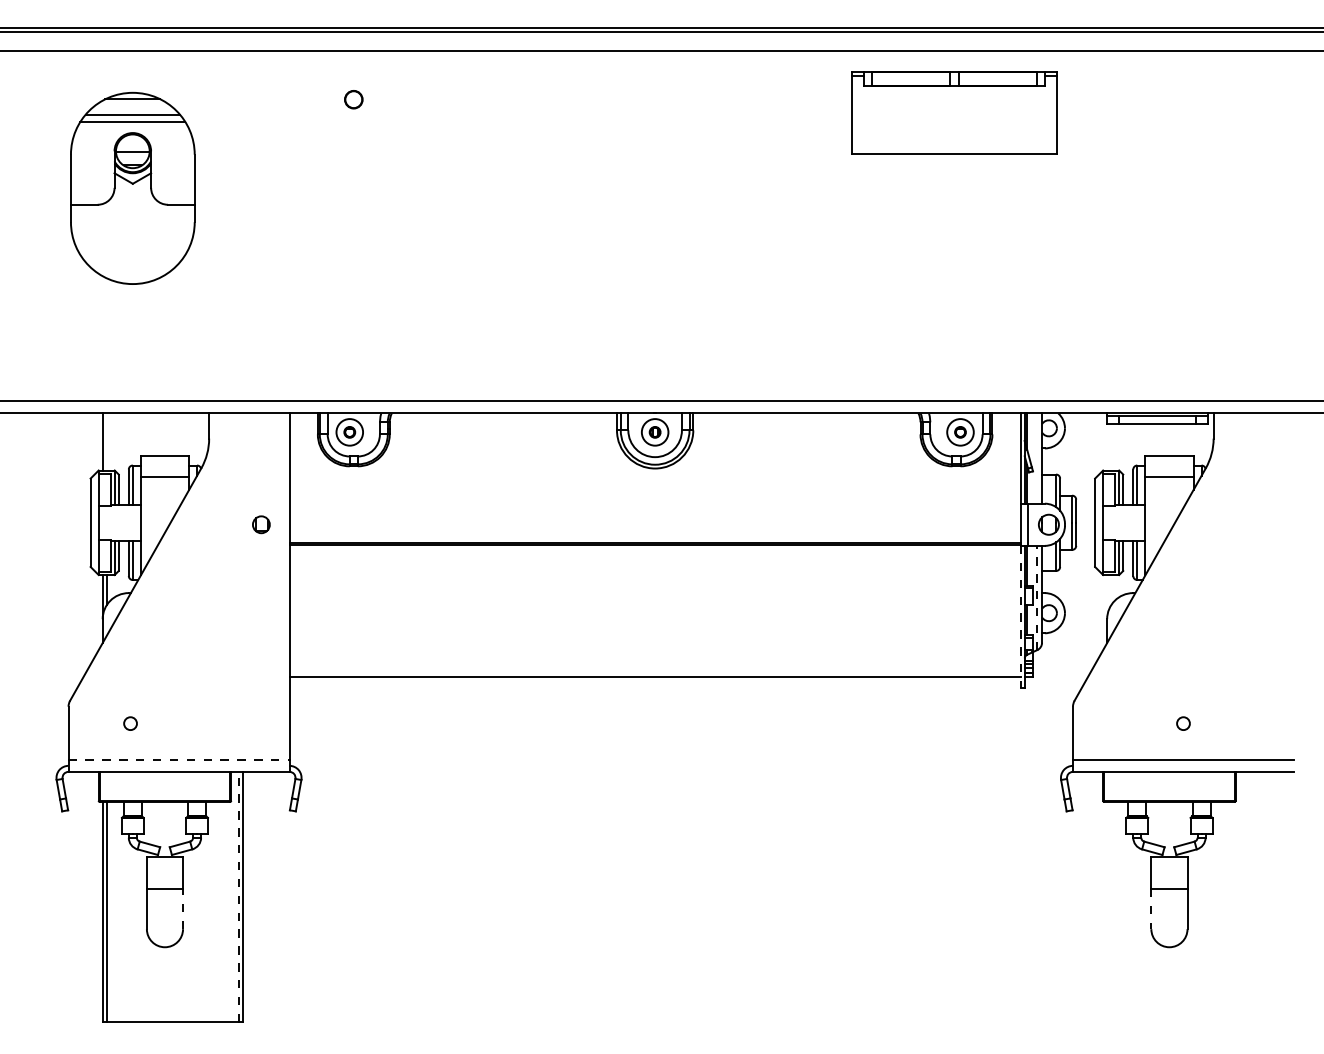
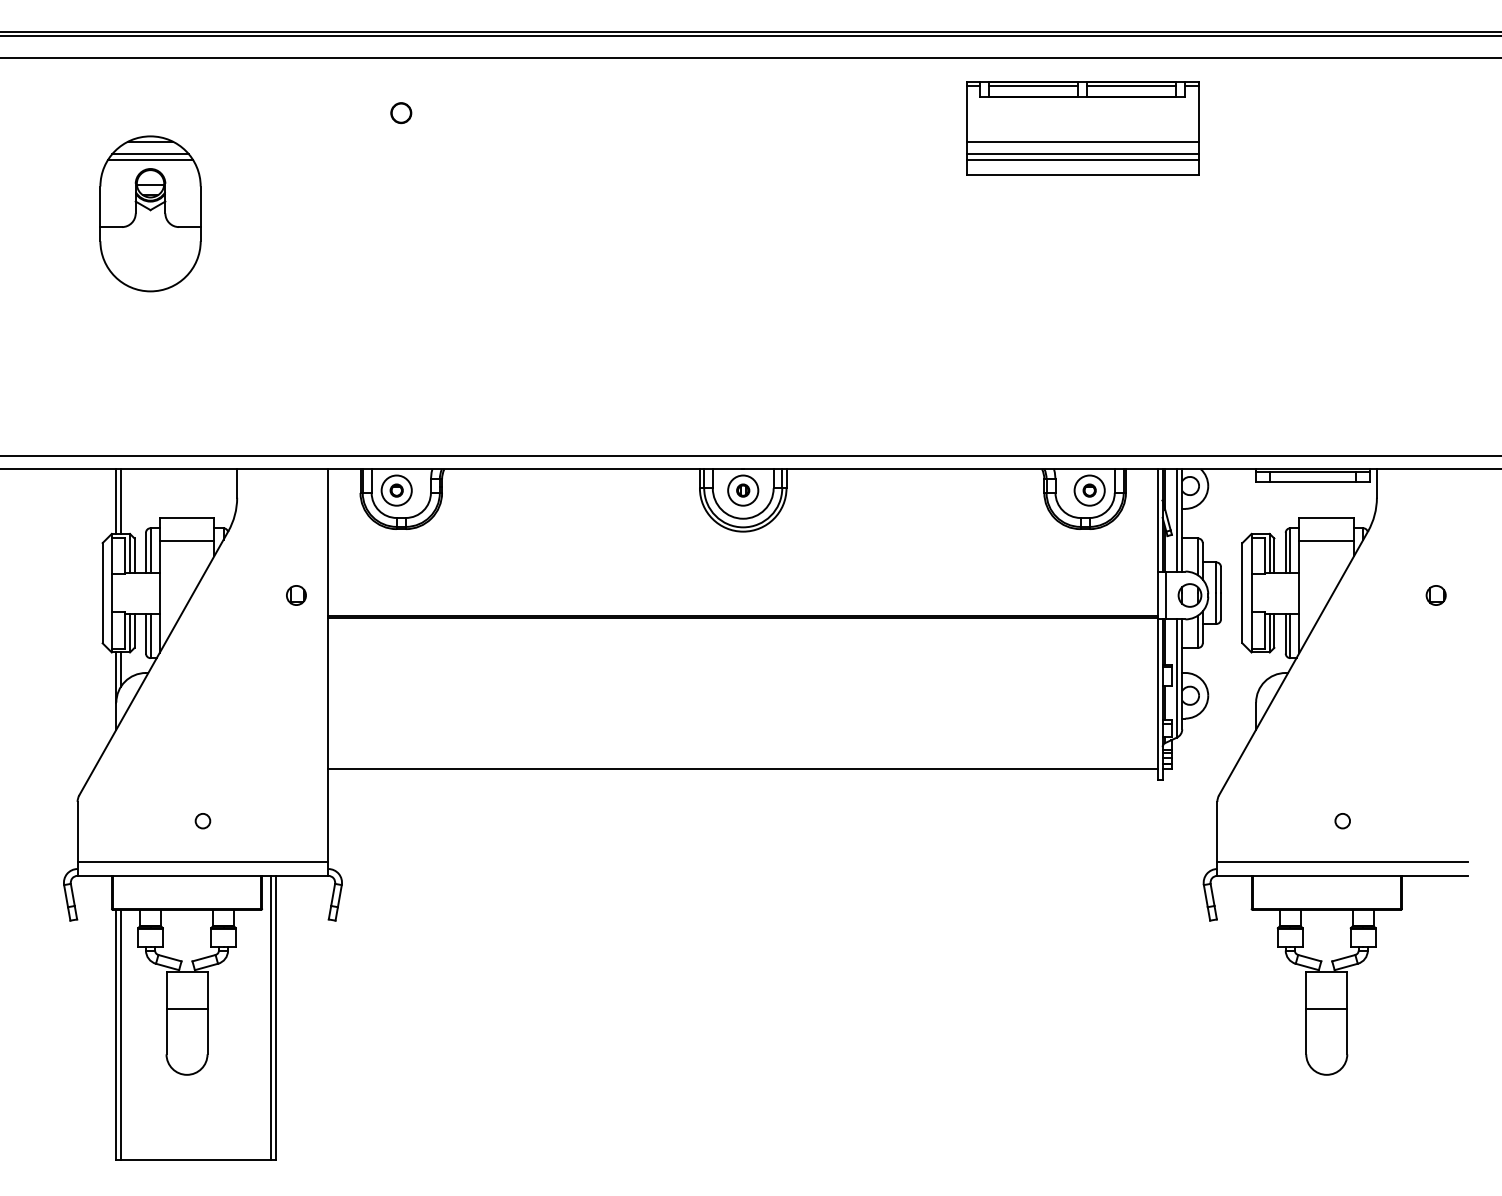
line: (910, 76) -> (1033, 86), added
line: (997, 76) -> (1131, 86), added
line: (954, 124) -> (1082, 141), added
line: (954, 136) -> (1082, 154), added
line: (954, 140) -> (1082, 159), added
part: (132, 188) -> (150, 213), size x0.71
line: (106, 441) -> (120, 501), added
line: (1036, 458) -> (1176, 520), added
part: (1265, 524) -> (1435, 595), added
line: (1036, 597) -> (1176, 678), dashed -> solid
line: (1021, 617) -> (1158, 700), dashed -> solid
circle: (130, 723) -> (202, 821), moved
line: (179, 760) -> (203, 862), dashed -> solid
line: (239, 896) -> (271, 1017), dashed -> solid
line: (183, 909) -> (207, 1031), dashed -> solid
line: (1151, 909) -> (1306, 1031), dashed -> solid

